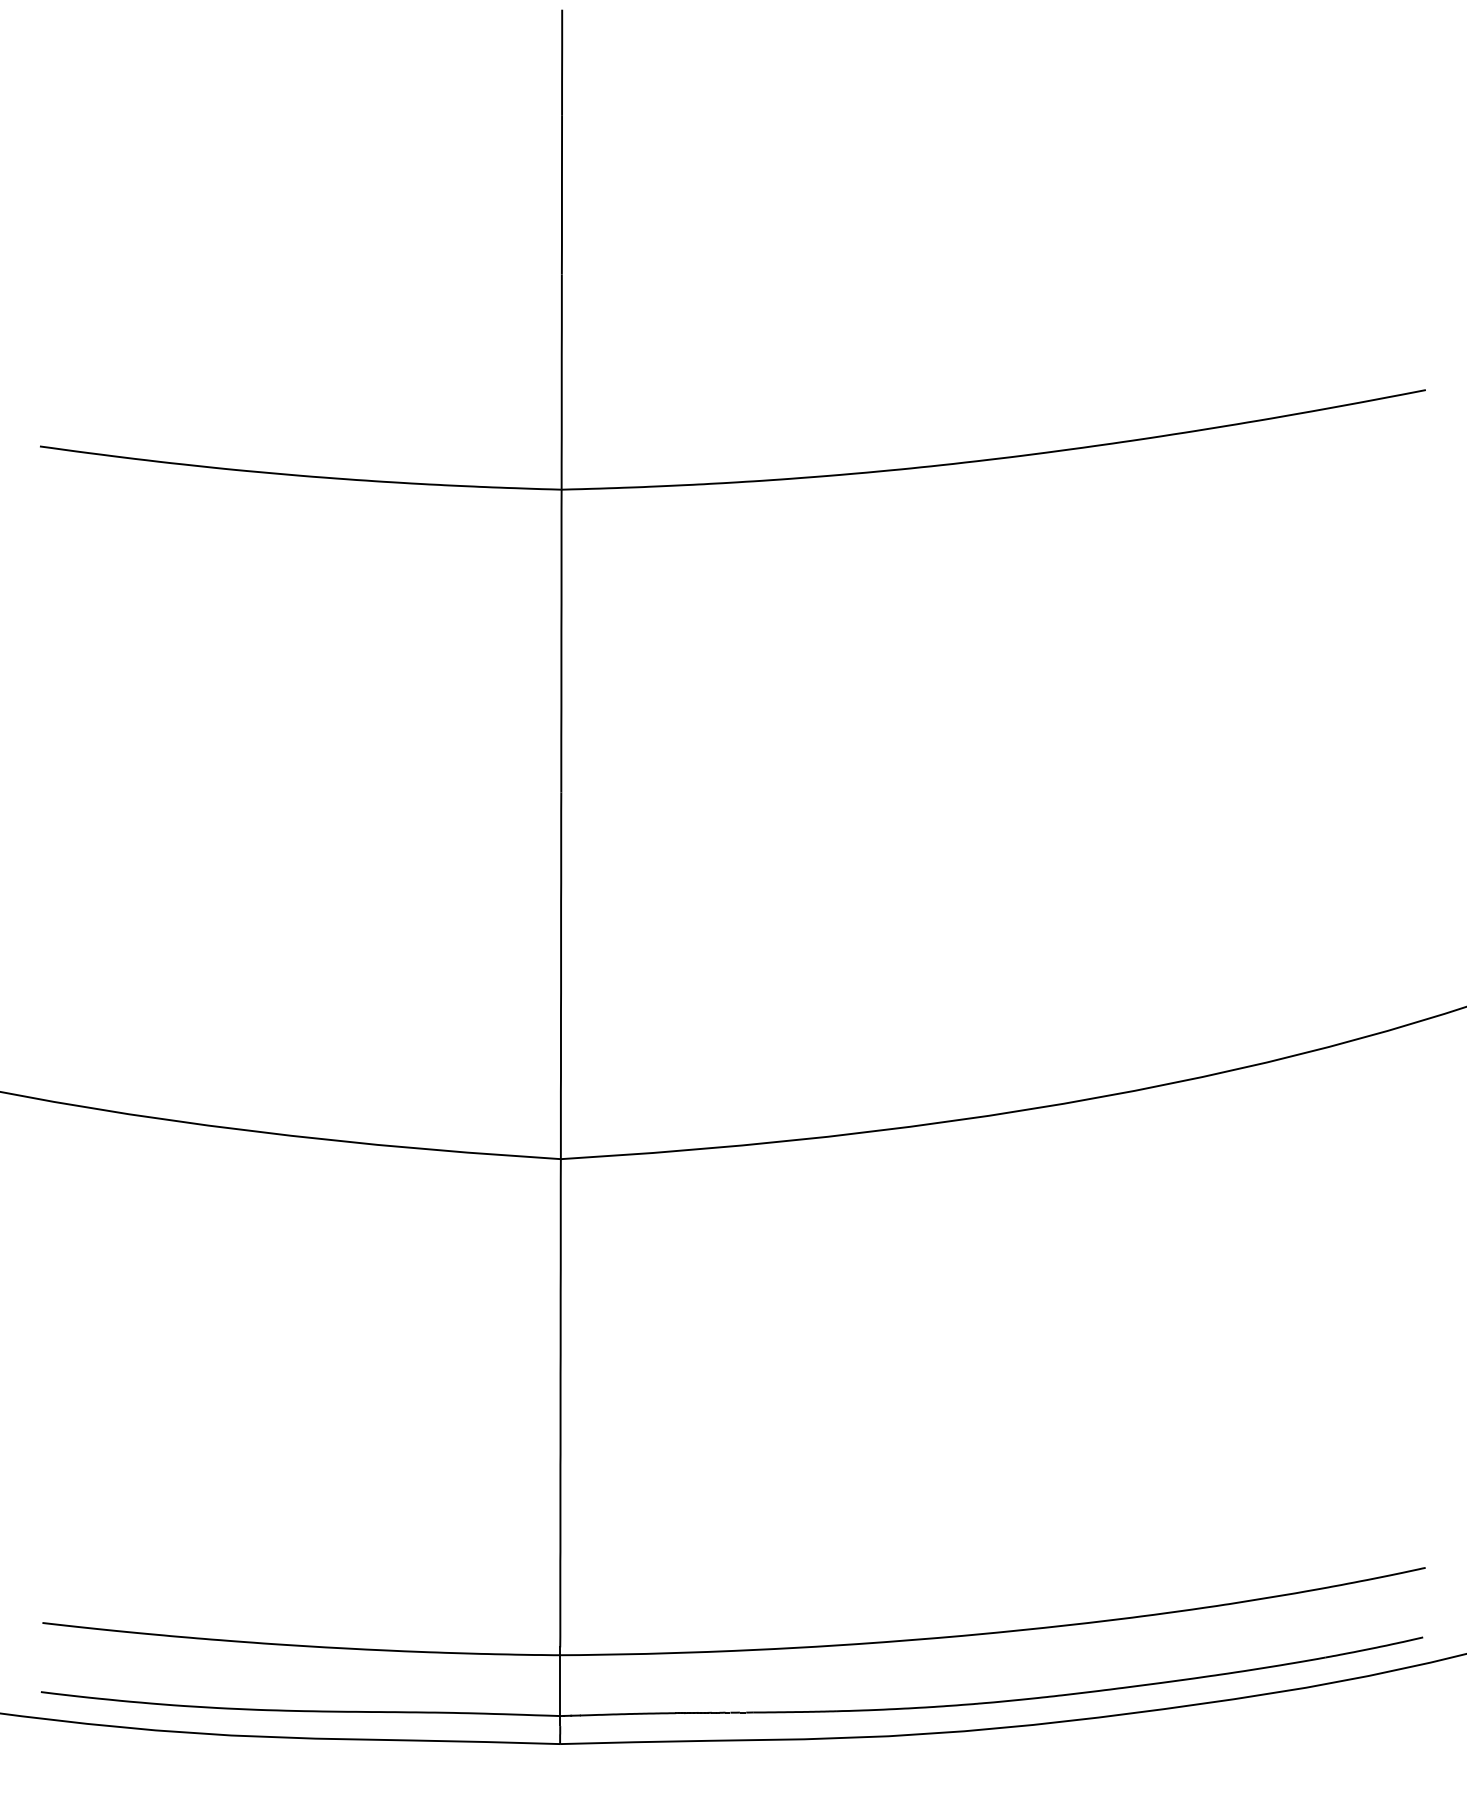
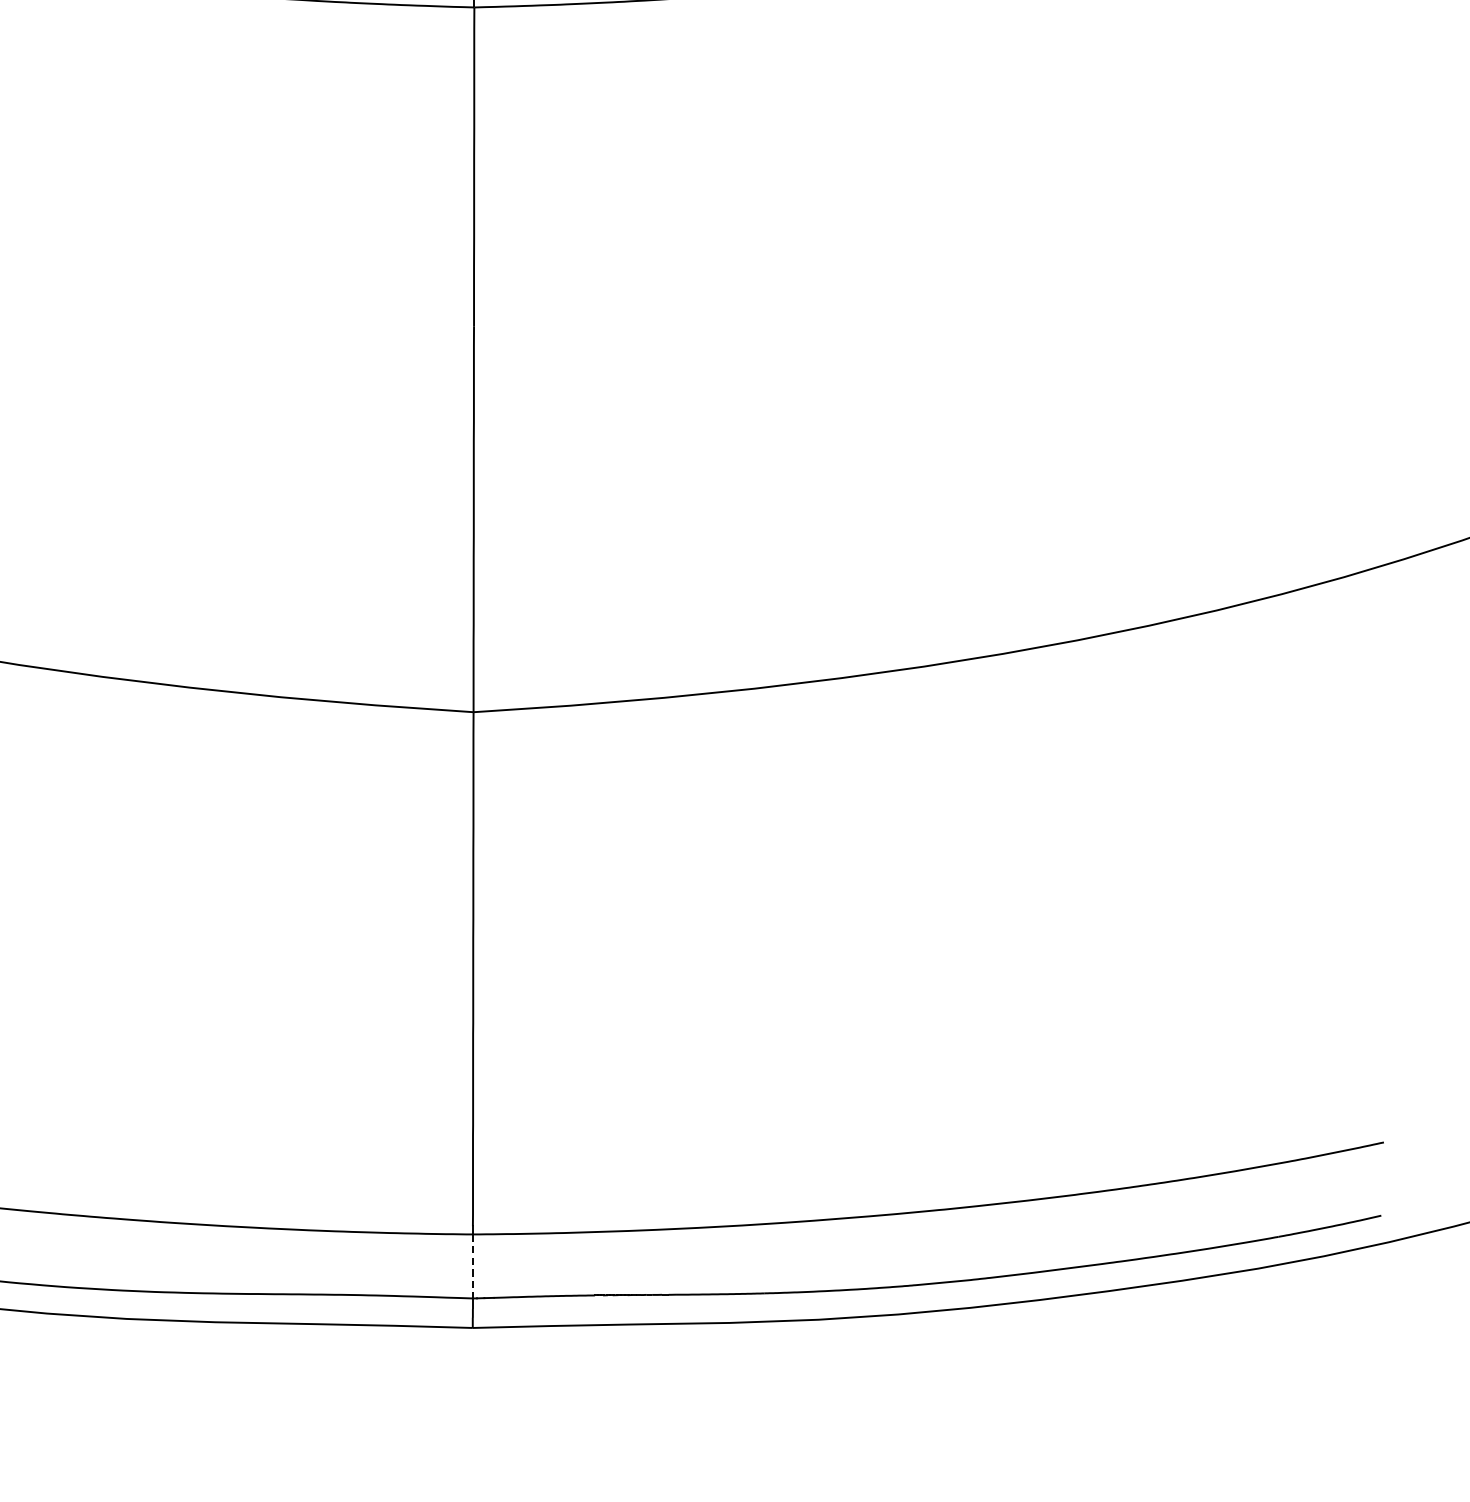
line: (560, 1686) -> (473, 1267), solid -> dashed

